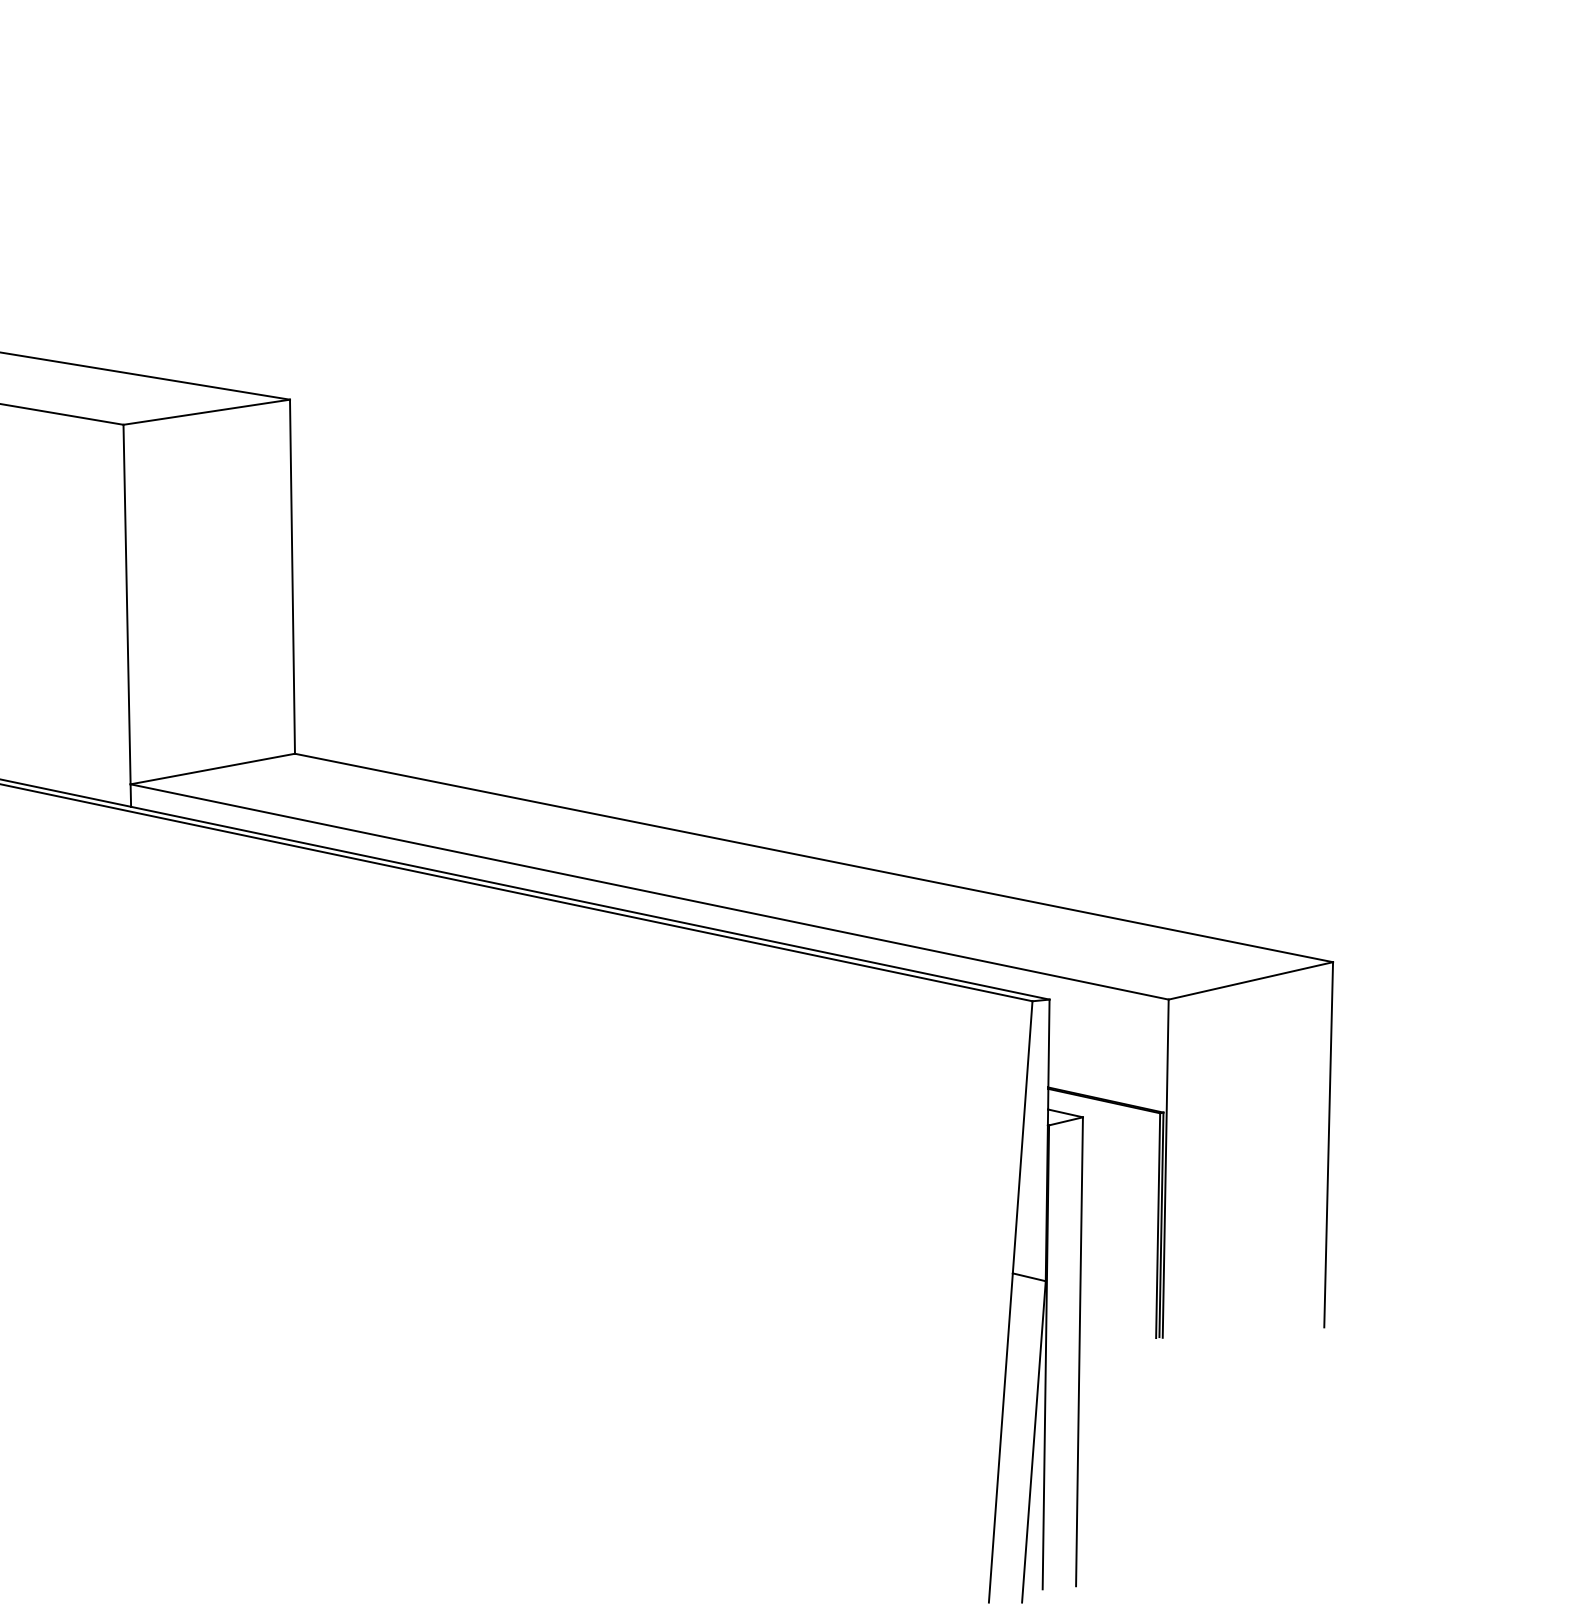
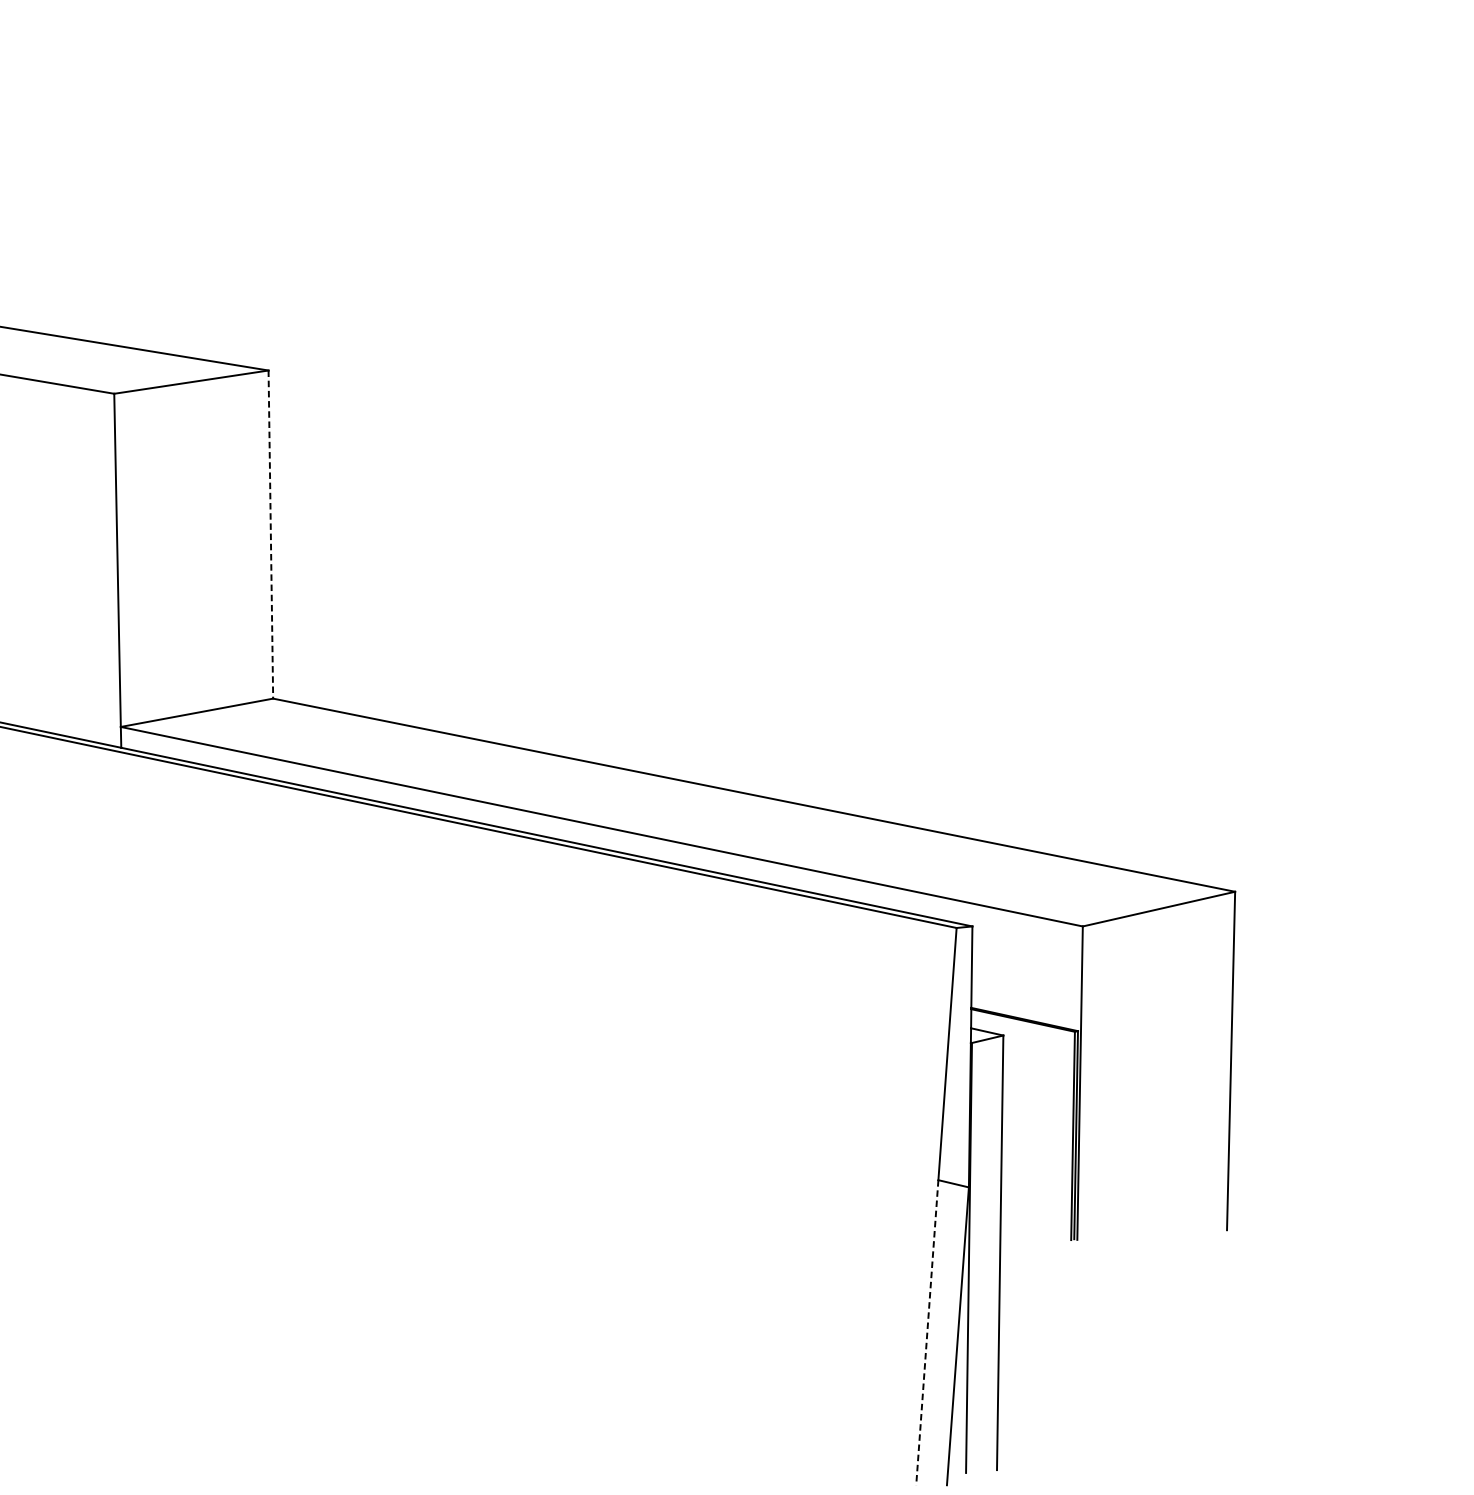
line: (292, 577) -> (270, 535), solid -> dashed
line: (1000, 1438) -> (926, 1333), solid -> dashed

